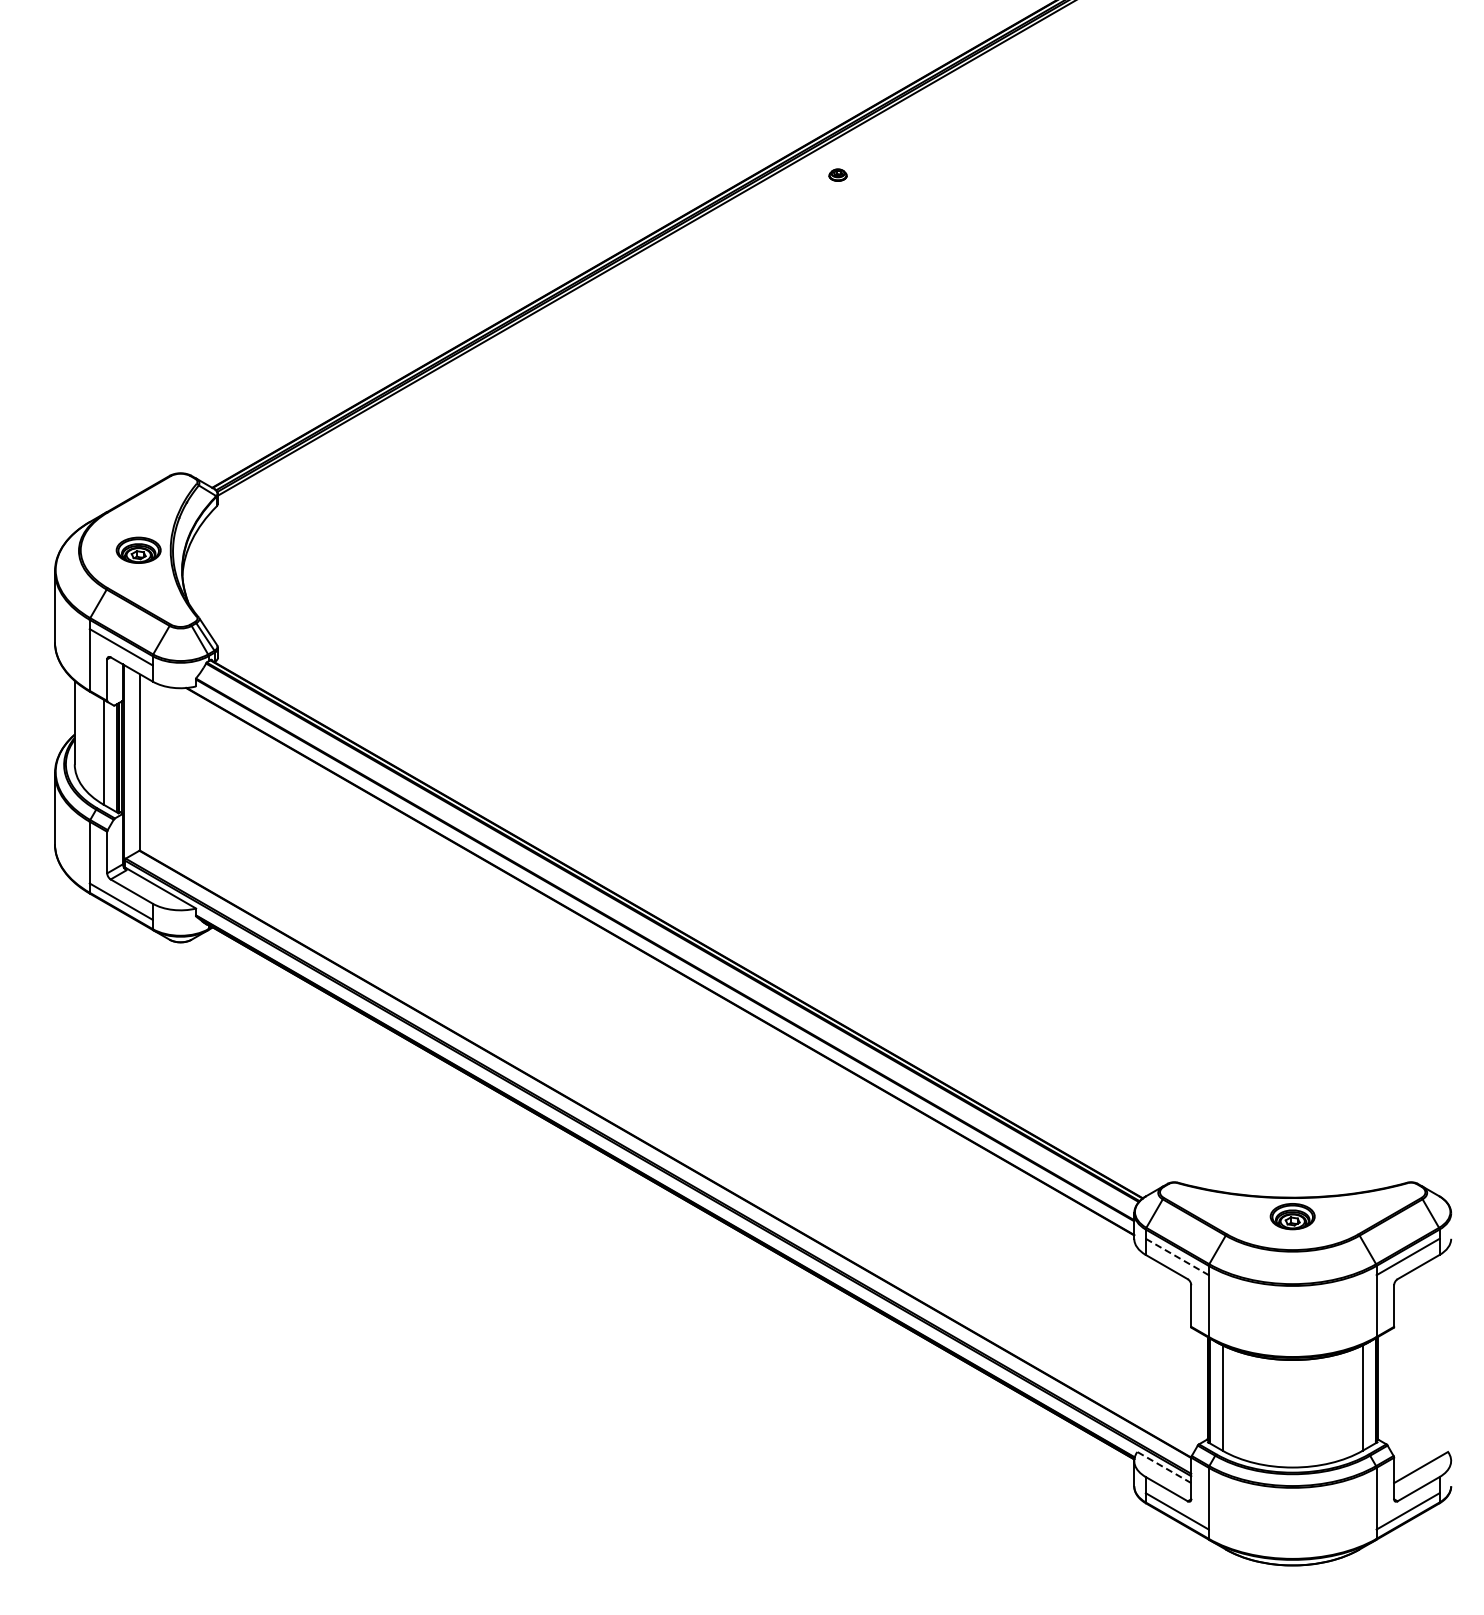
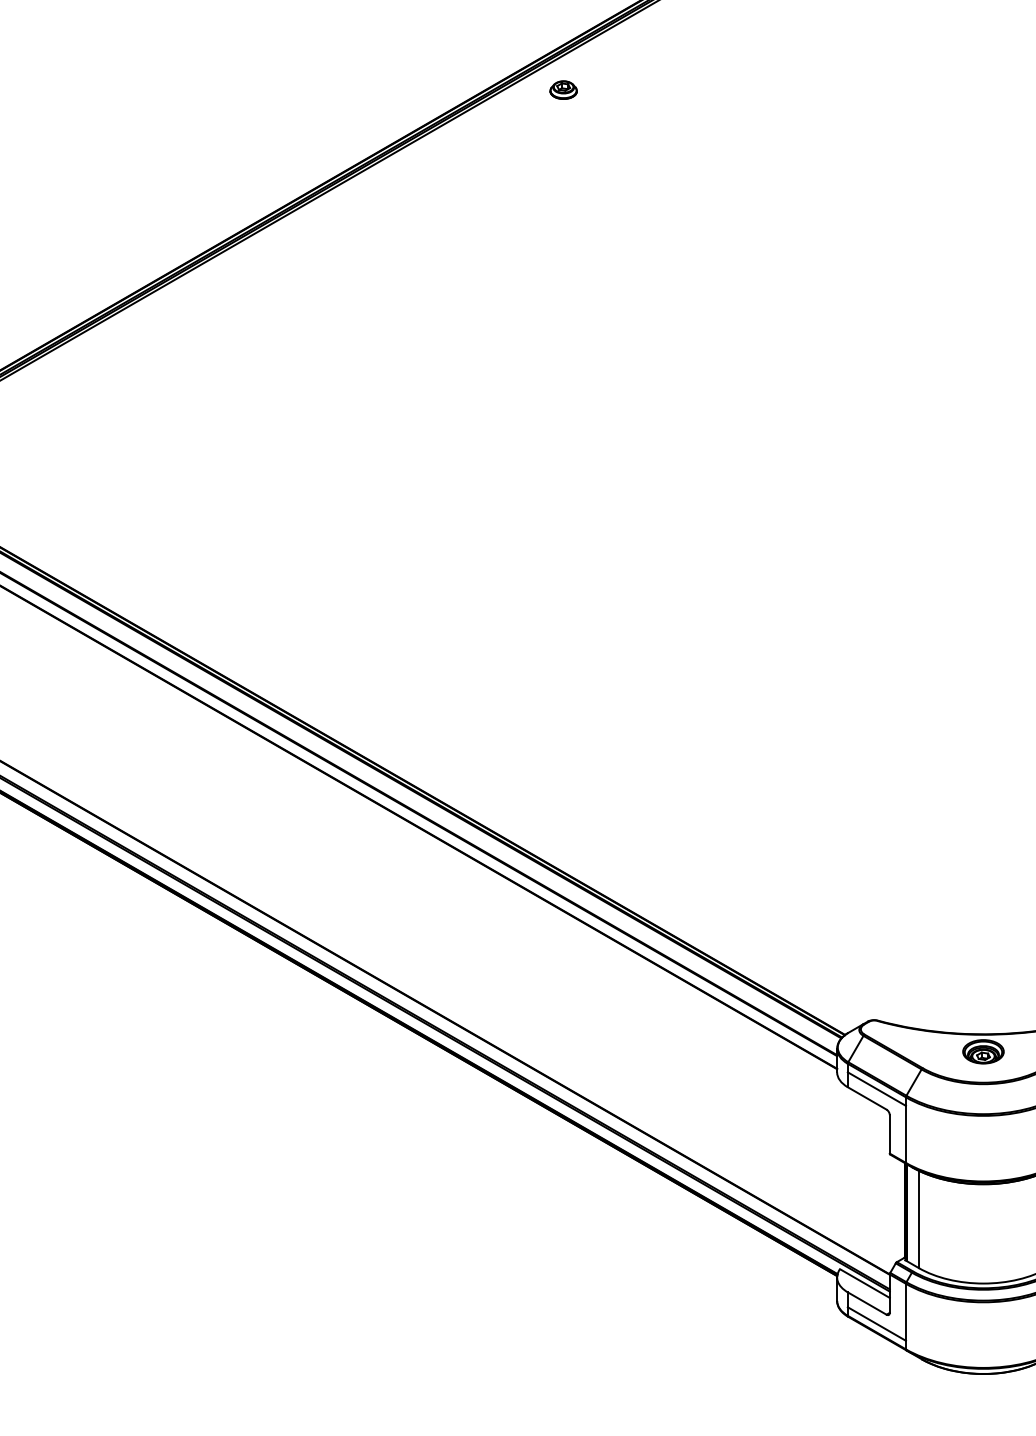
part: (837, 174) -> (563, 89), size x1.67
line: (1177, 1257) -> (877, 1089), dashed -> solid
line: (1163, 1467) -> (864, 1283), dashed -> solid

